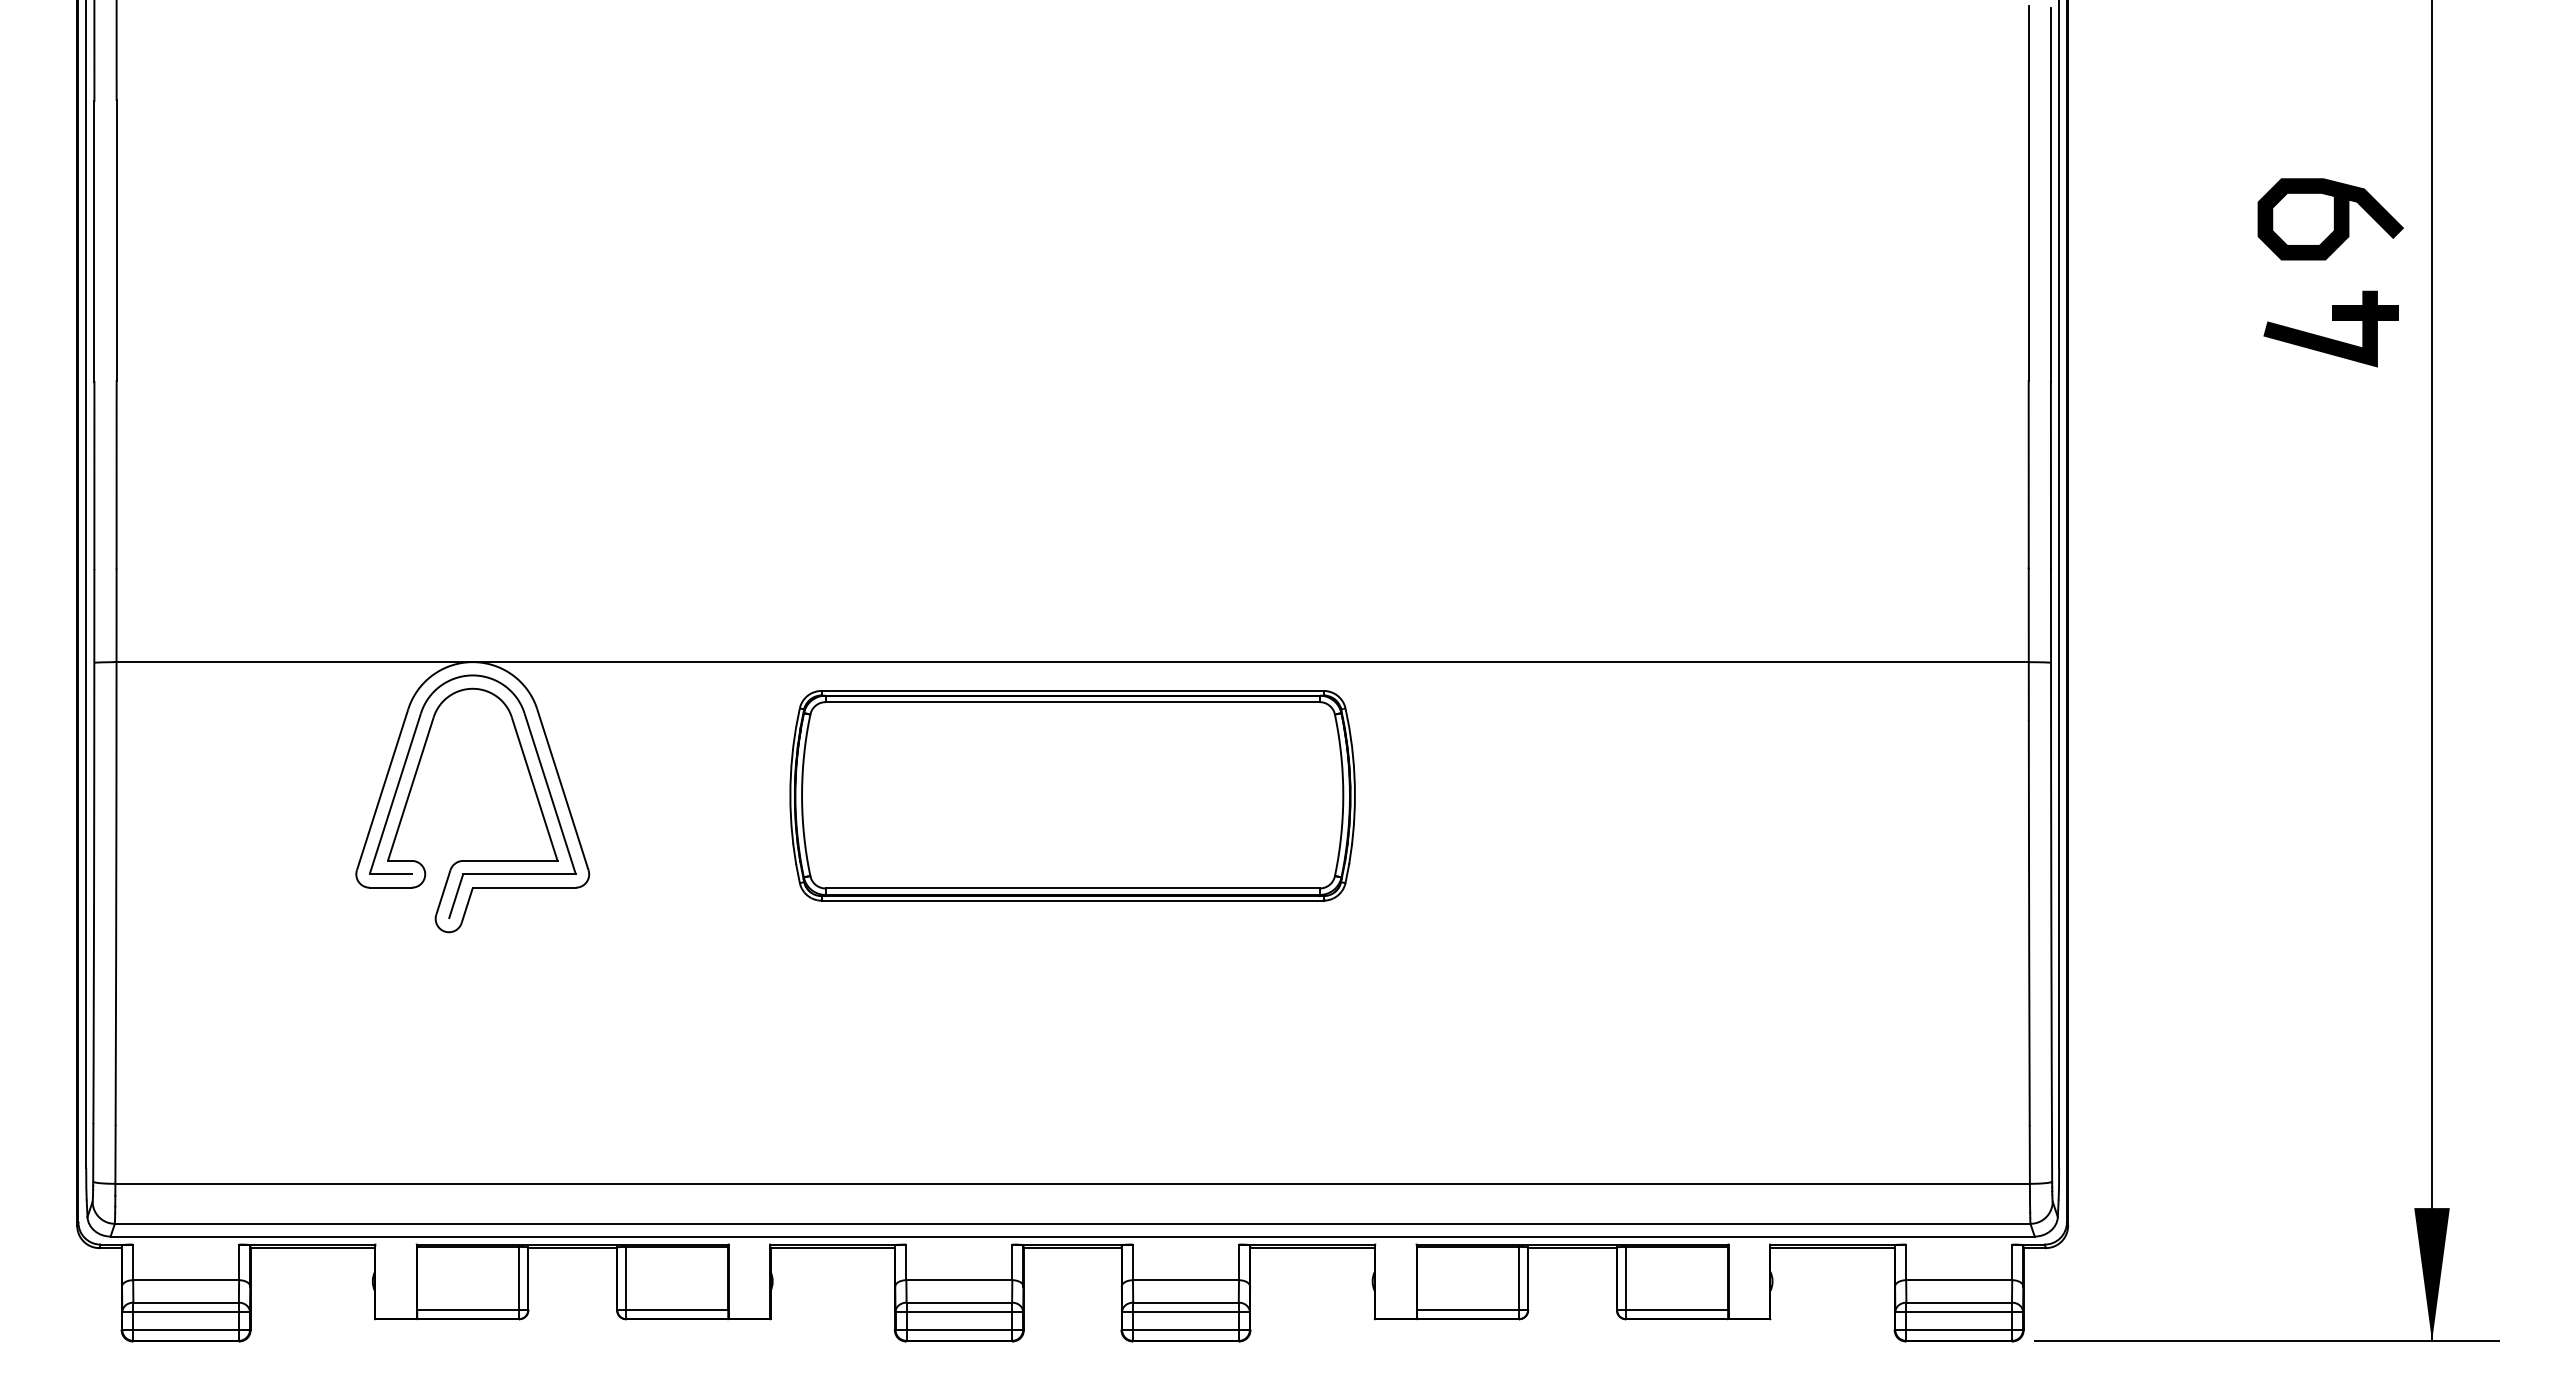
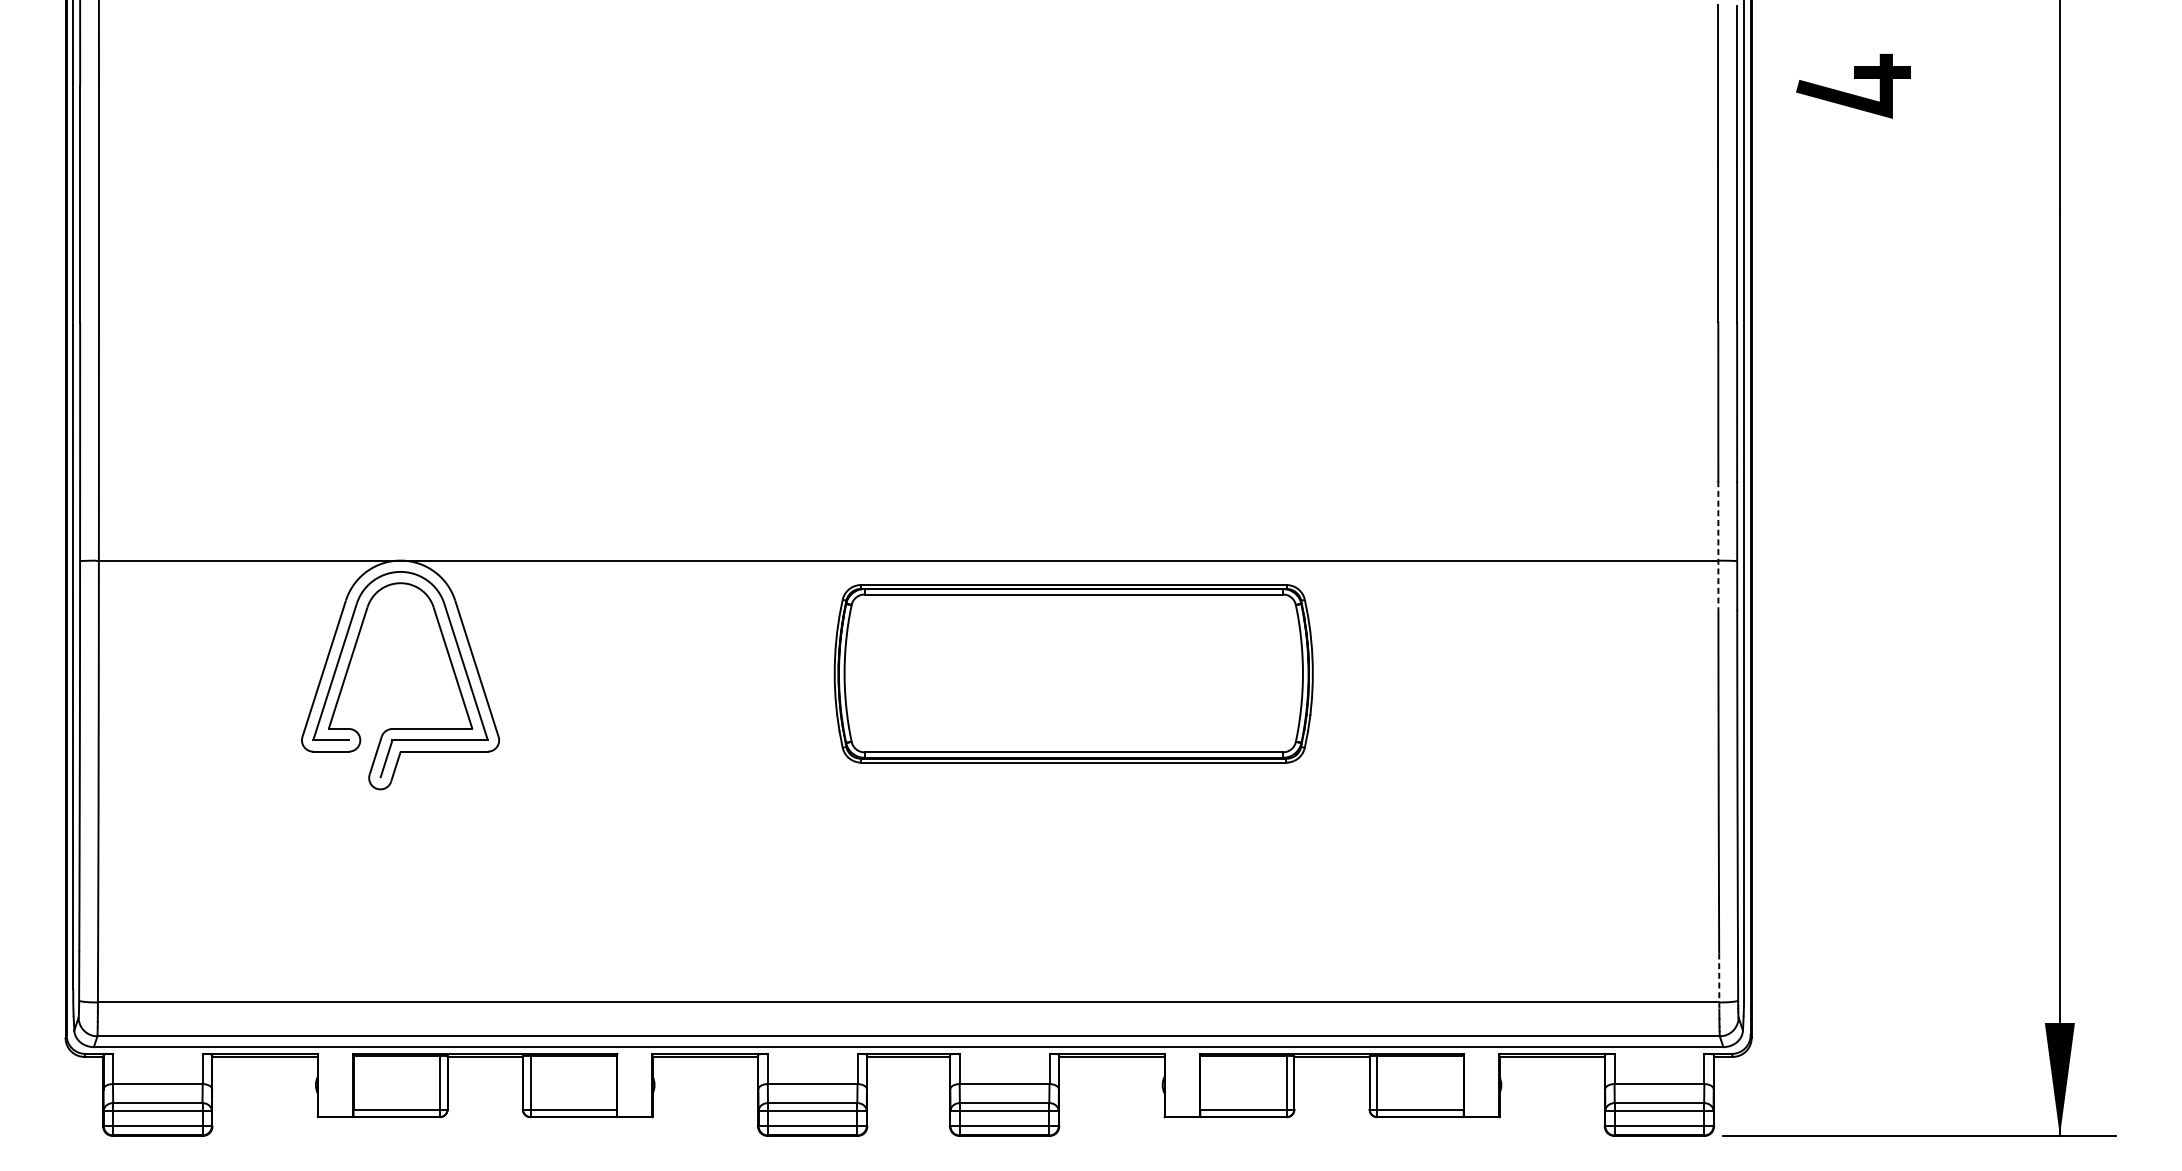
curve: (2333, 219) -> (1976, 185), removed
part: (2332, 320) -> (1854, 79), moved
line: (2028, 644) -> (1718, 545), solid -> dashed
part: (1072, 795) -> (1073, 673), moved
line: (2029, 1158) -> (1718, 981), solid -> dashed

